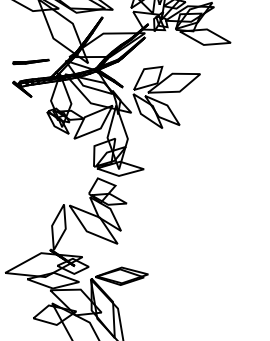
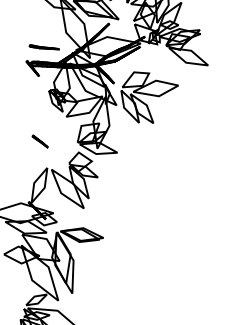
line: (48, 174) -> (39, 141), added

